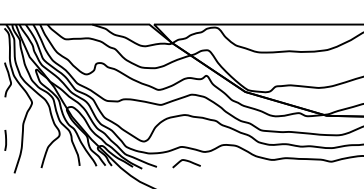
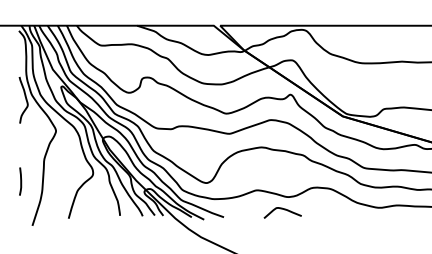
curve: (186, 161) -> (282, 209), moved

